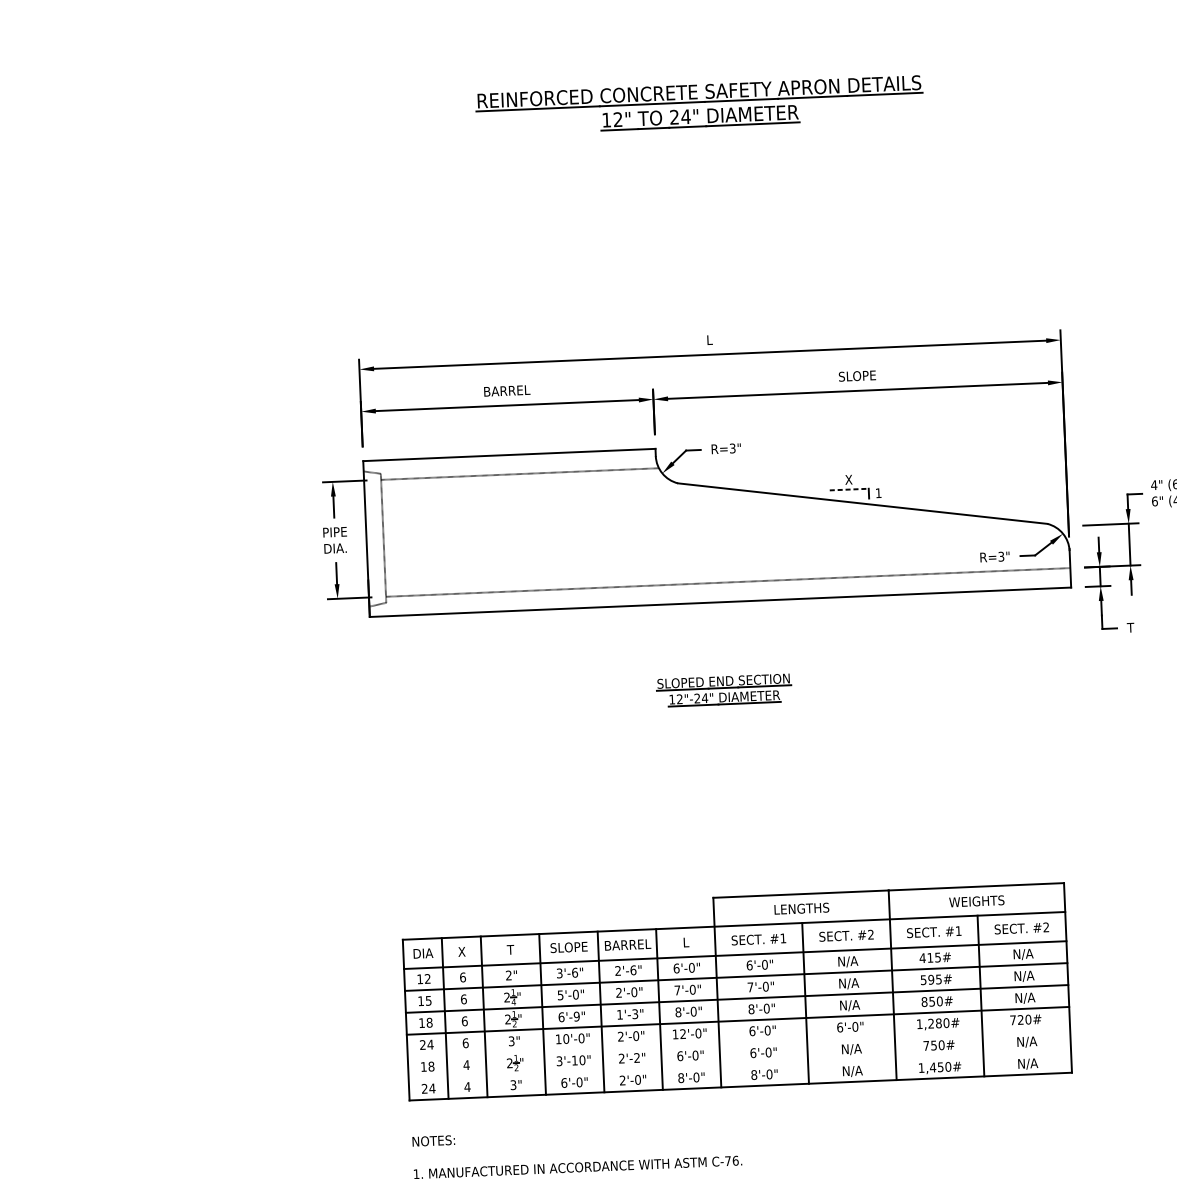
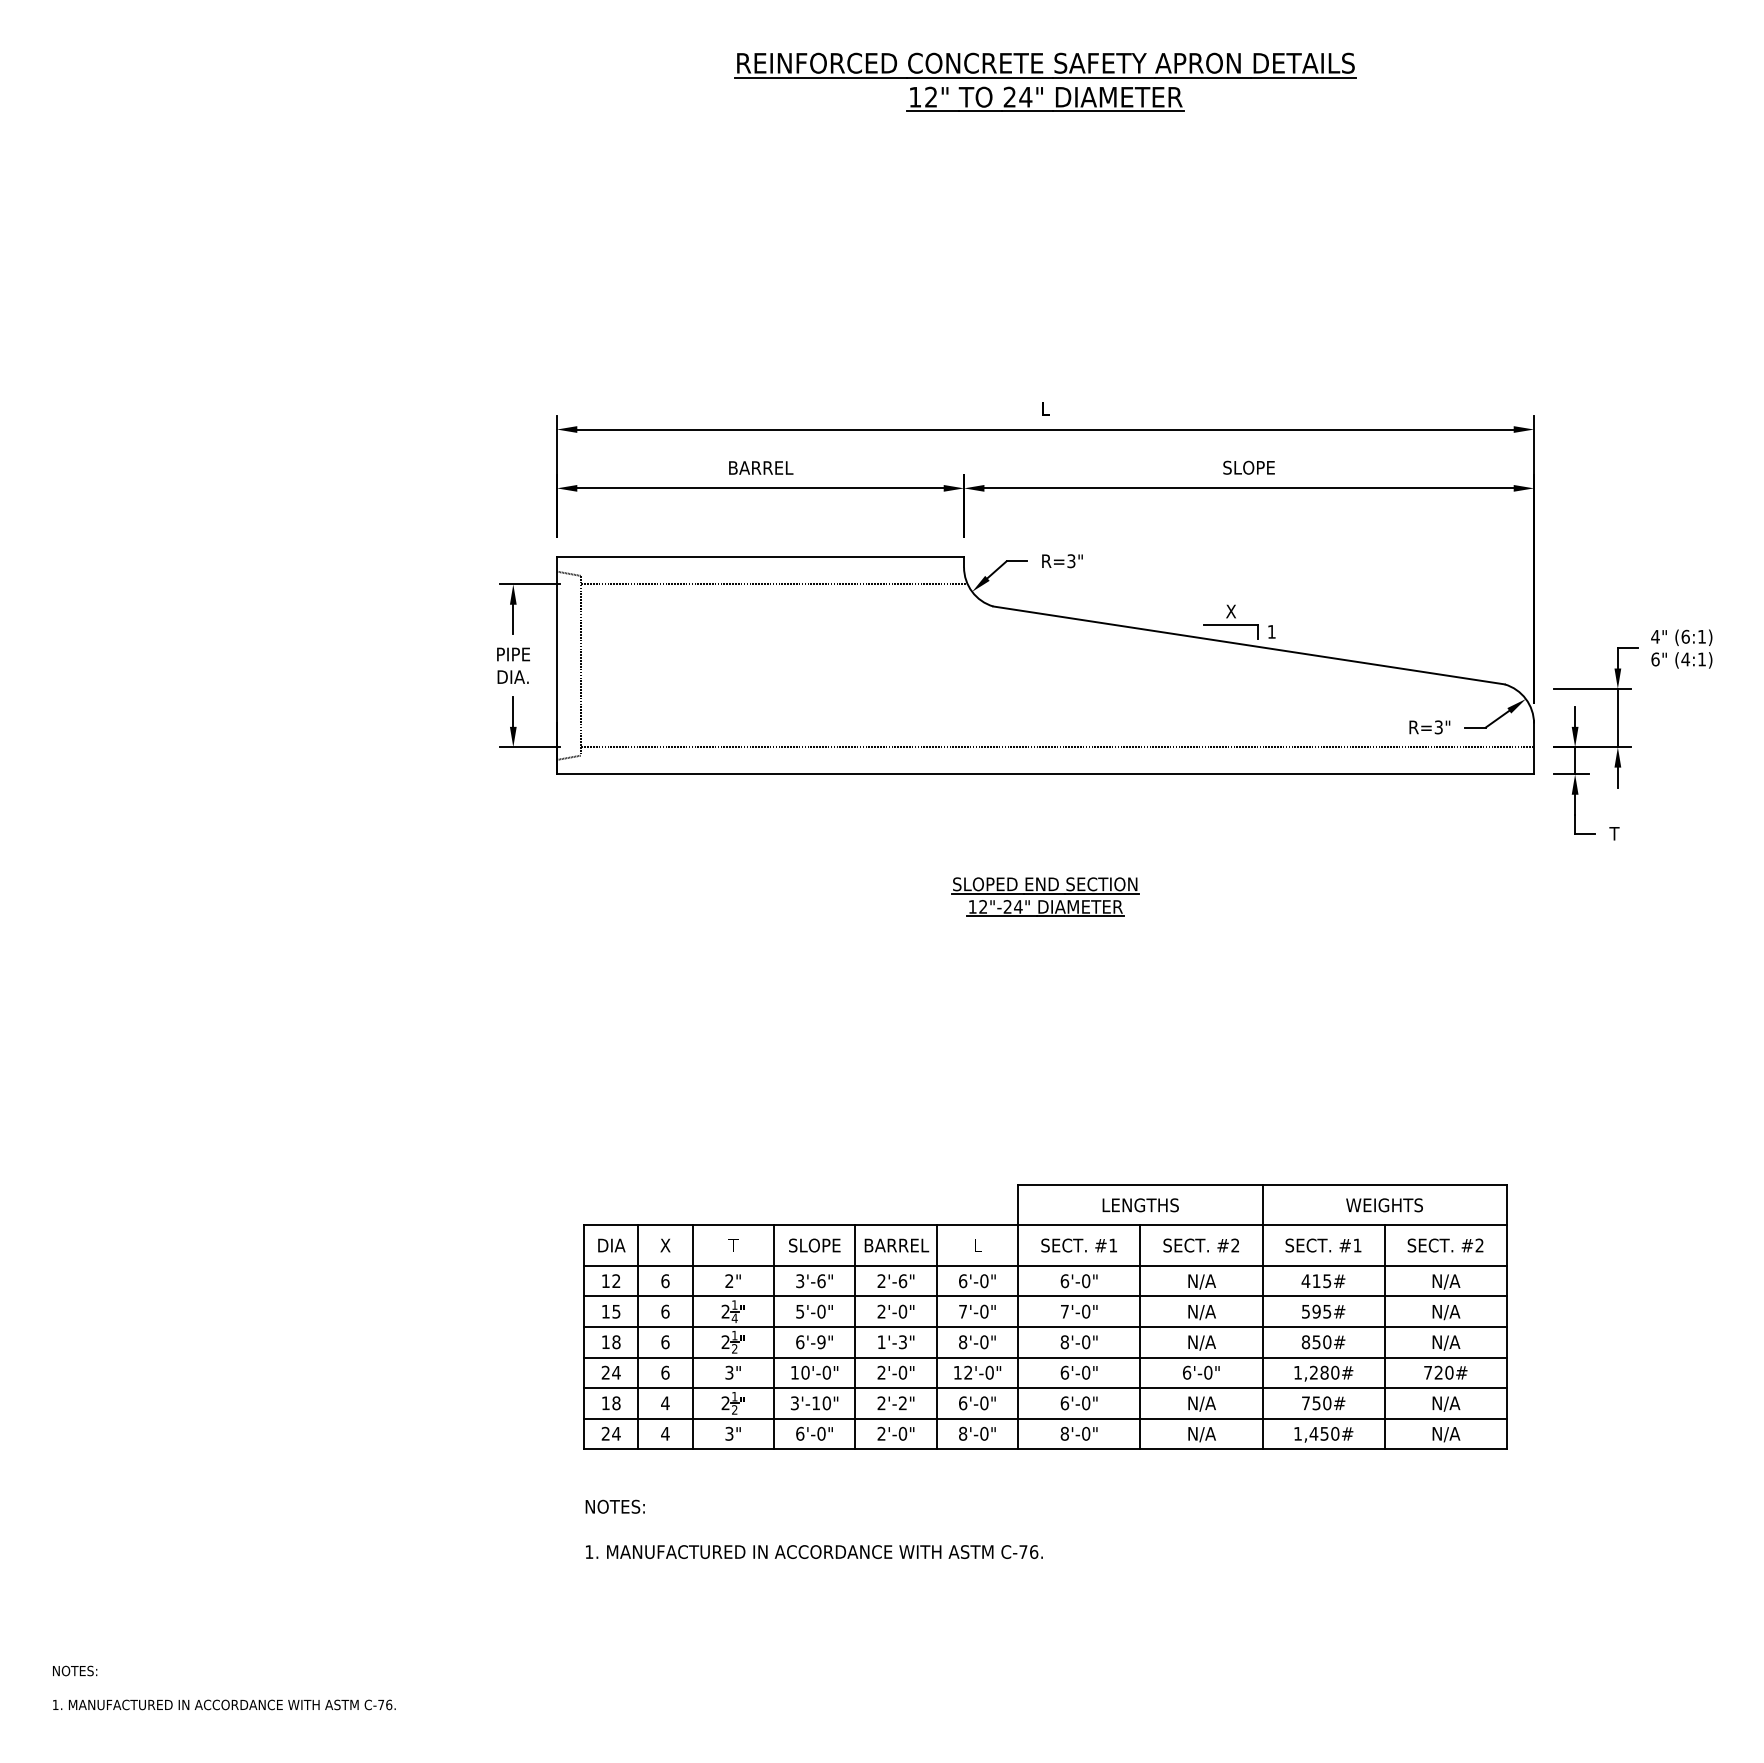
line: (849, 489) -> (1231, 625), dashed -> solid
line: (738, 1043) -> (1045, 1388), added
line: (739, 1064) -> (1045, 1418), added

